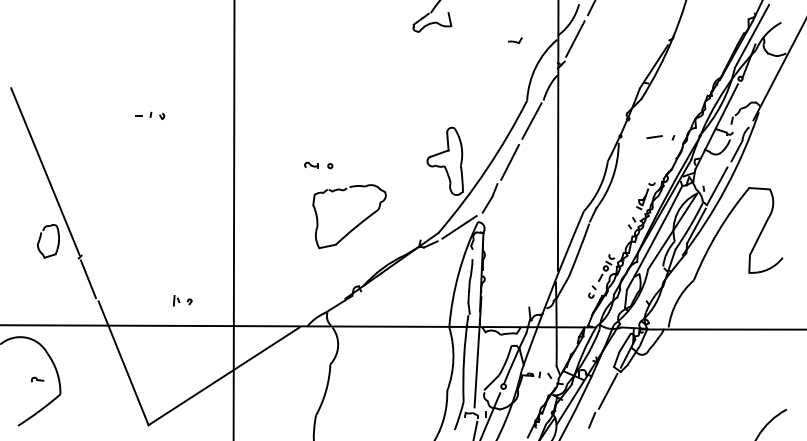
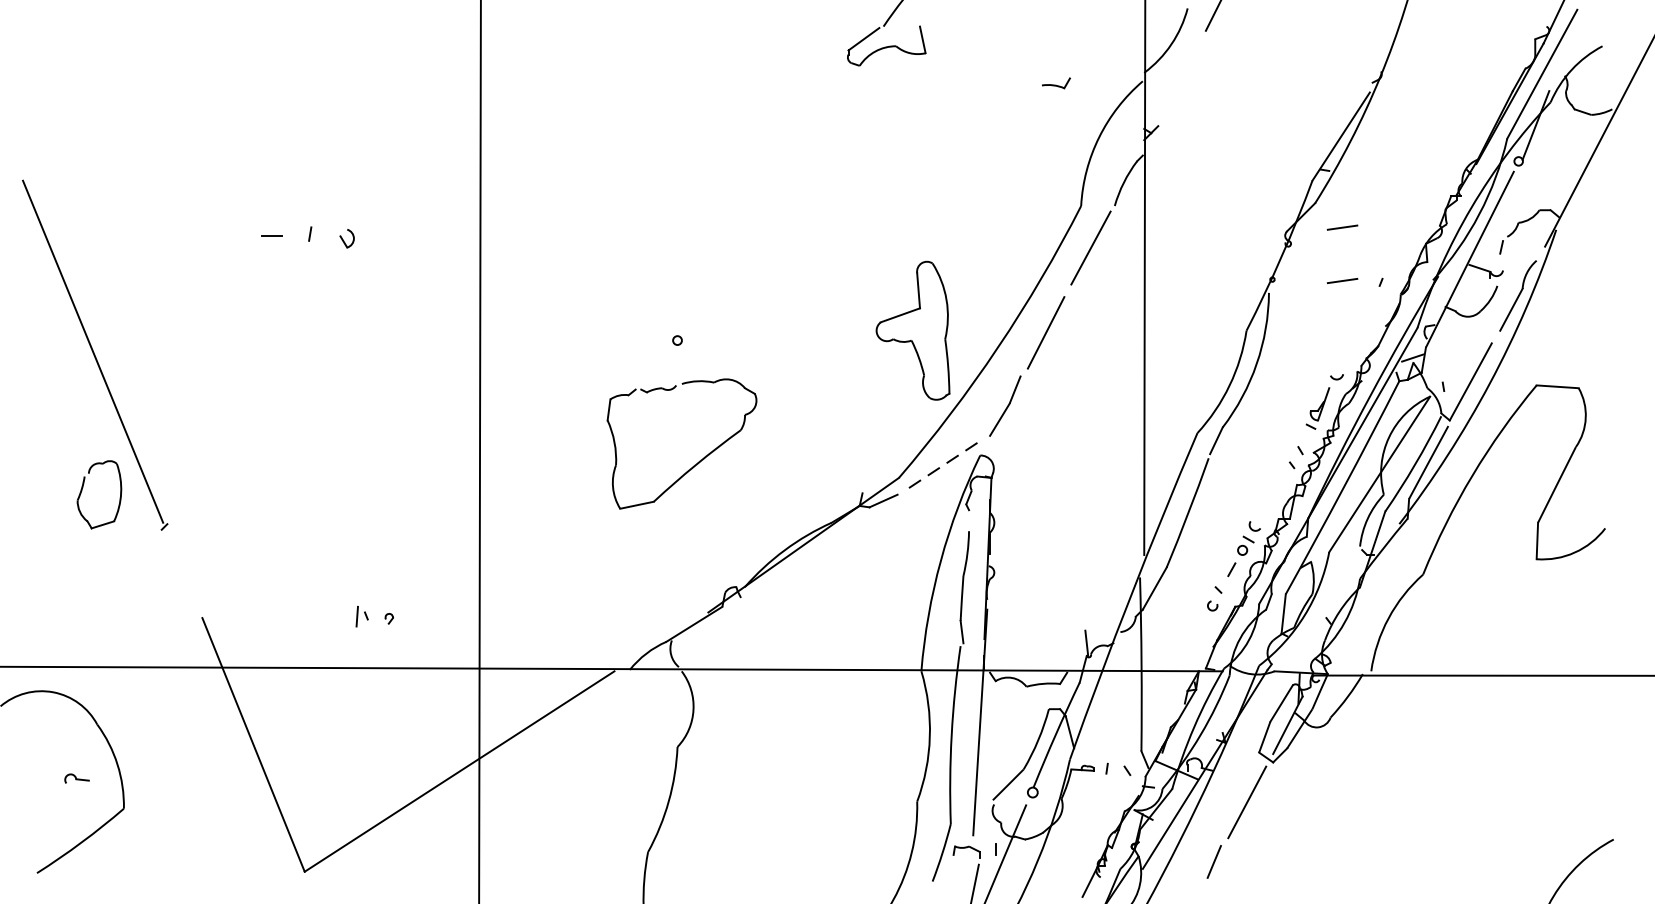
line: (575, 38) -> (1180, 78), removed
line: (654, 110) -> (1342, 226), added
part: (150, 115) -> (308, 236), size x1.6
part: (311, 164) -> (638, 337), removed
part: (357, 224) -> (698, 460), moved
line: (459, 227) -> (942, 466), solid -> dashed
line: (87, 279) -> (179, 572), removed

